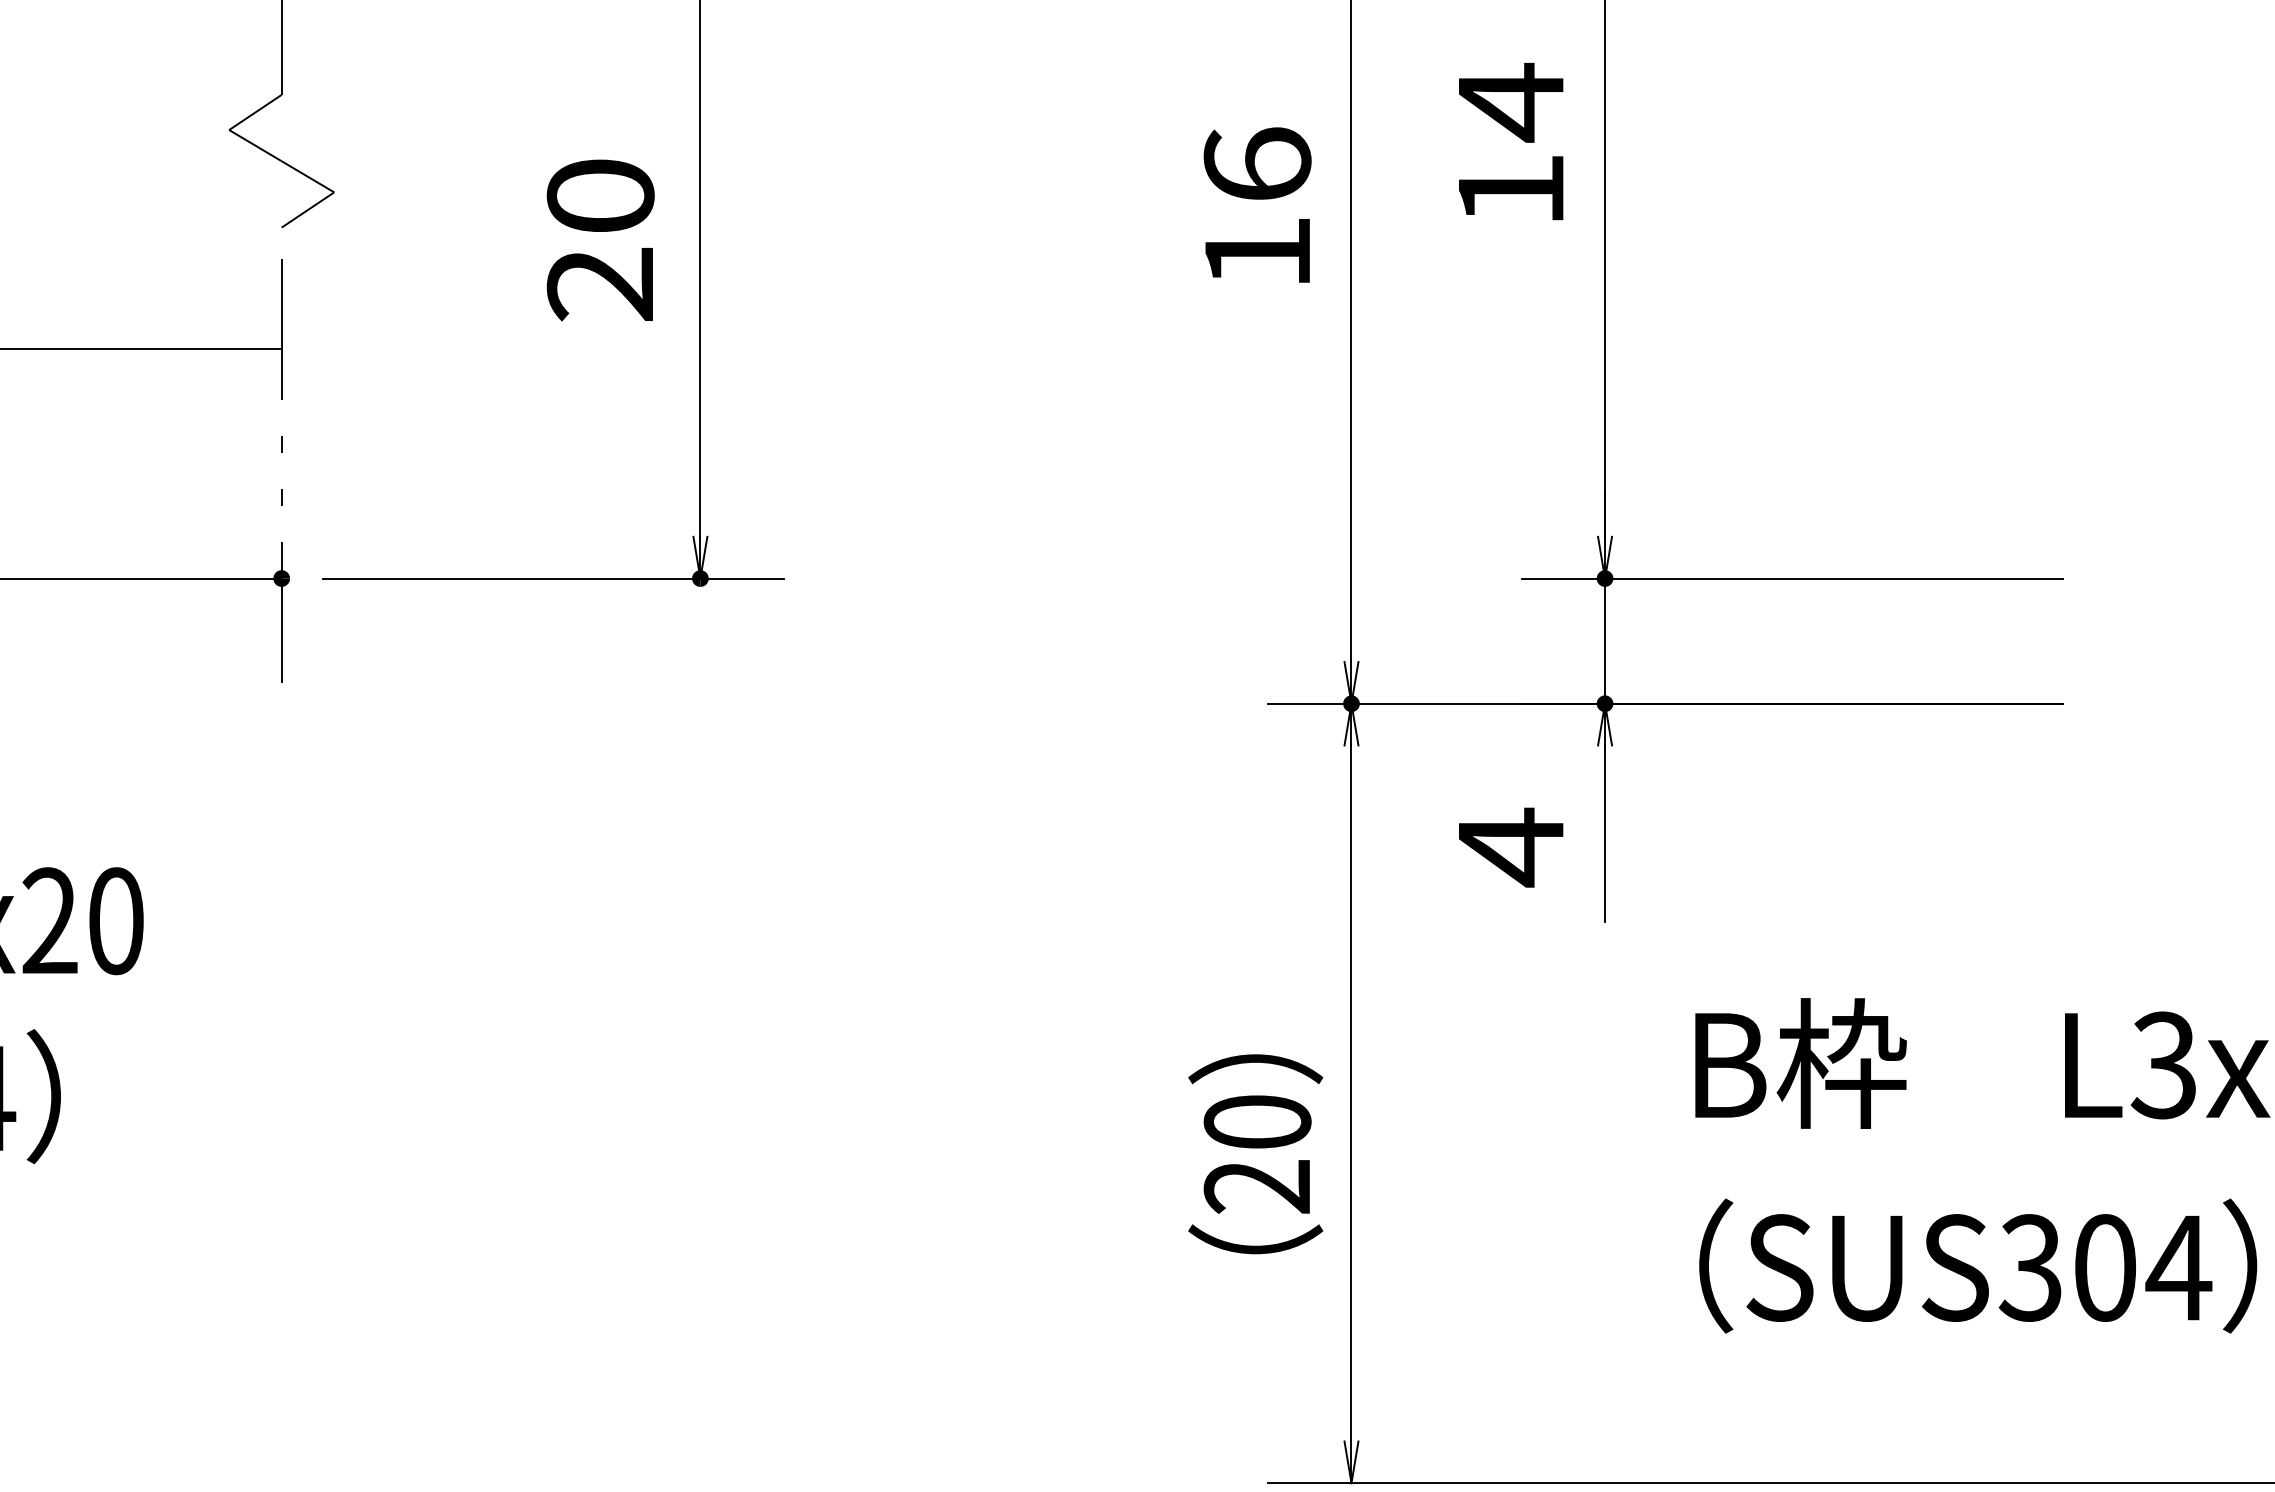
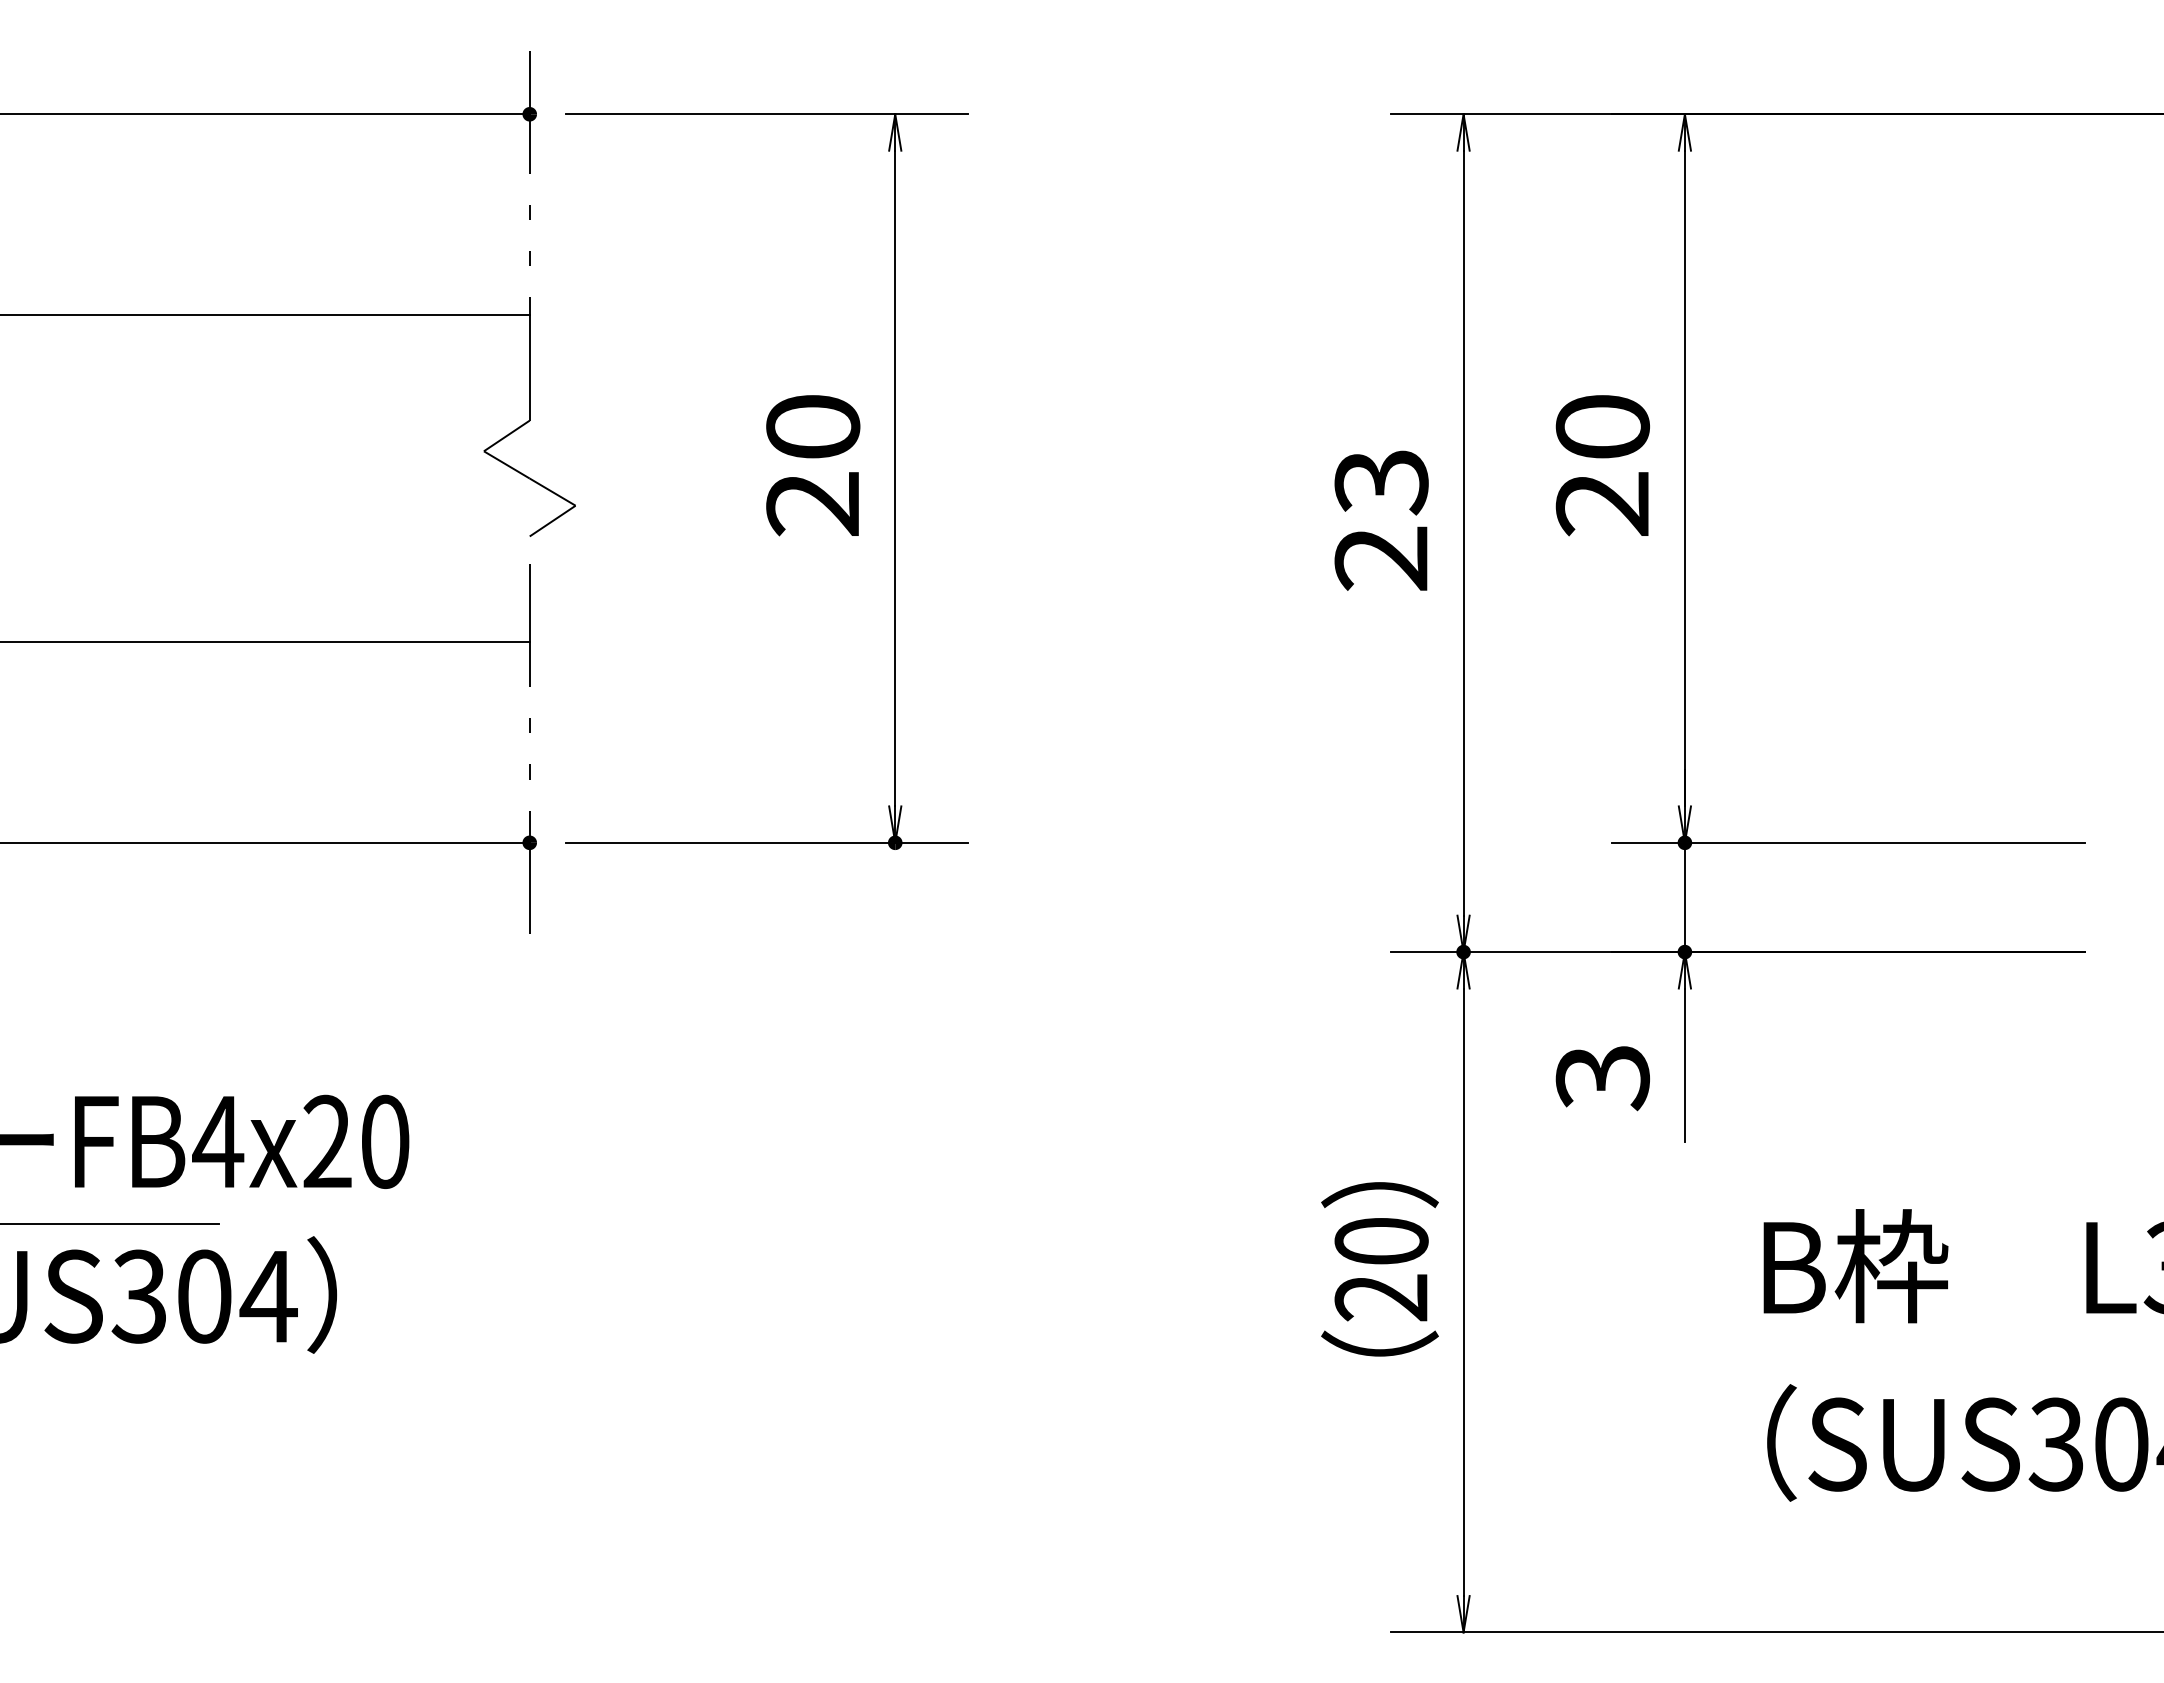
text: (1510, 145) -> (1602, 464), 14 -> 20
text: (1257, 208) -> (1381, 519), 16 -> 23
text: (601, 240) -> (813, 465), moved
text: (1510, 847) -> (1602, 1077), 4 -> 3
text: (1255, 1154) -> (1379, 1269), moved

